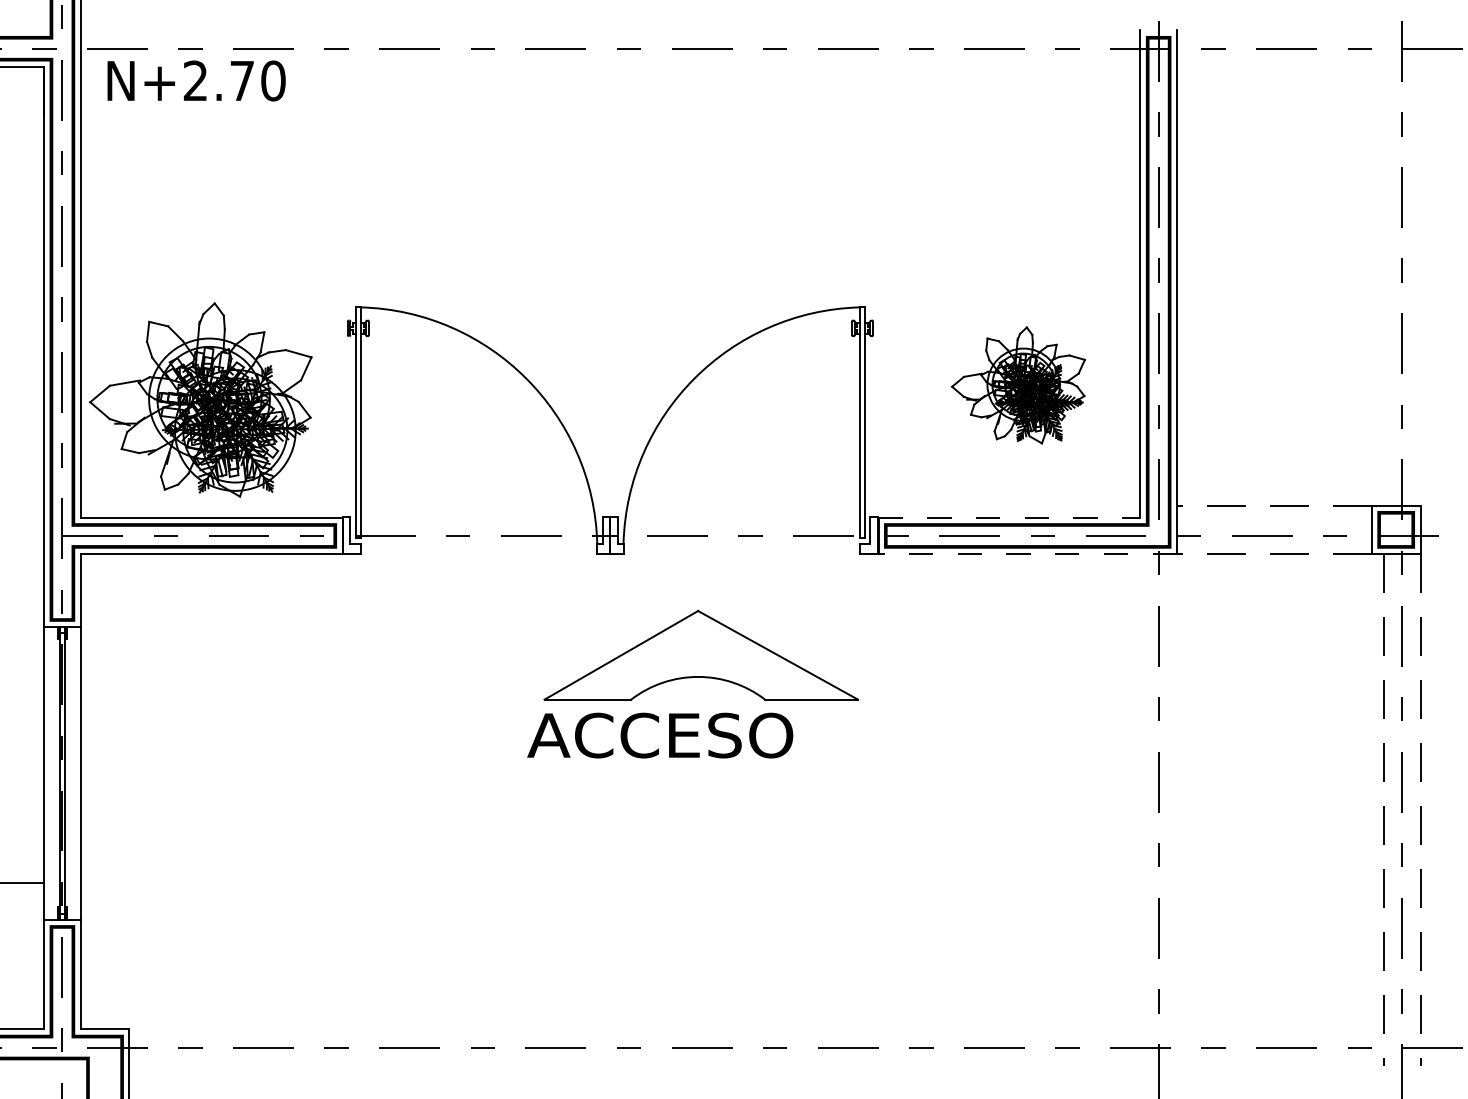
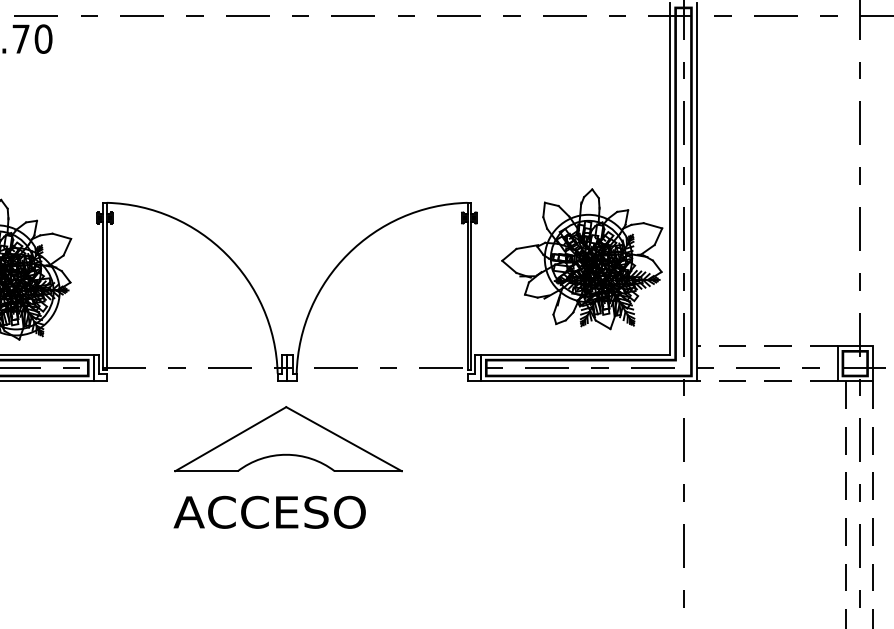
part: (1018, 385) -> (582, 259), size x1.67
line: (1009, 517) -> (575, 354), dashed -> solid
line: (1027, 554) -> (588, 381), dashed -> solid
part: (701, 654) -> (288, 438), moved
text: (660, 735) -> (269, 512), moved

